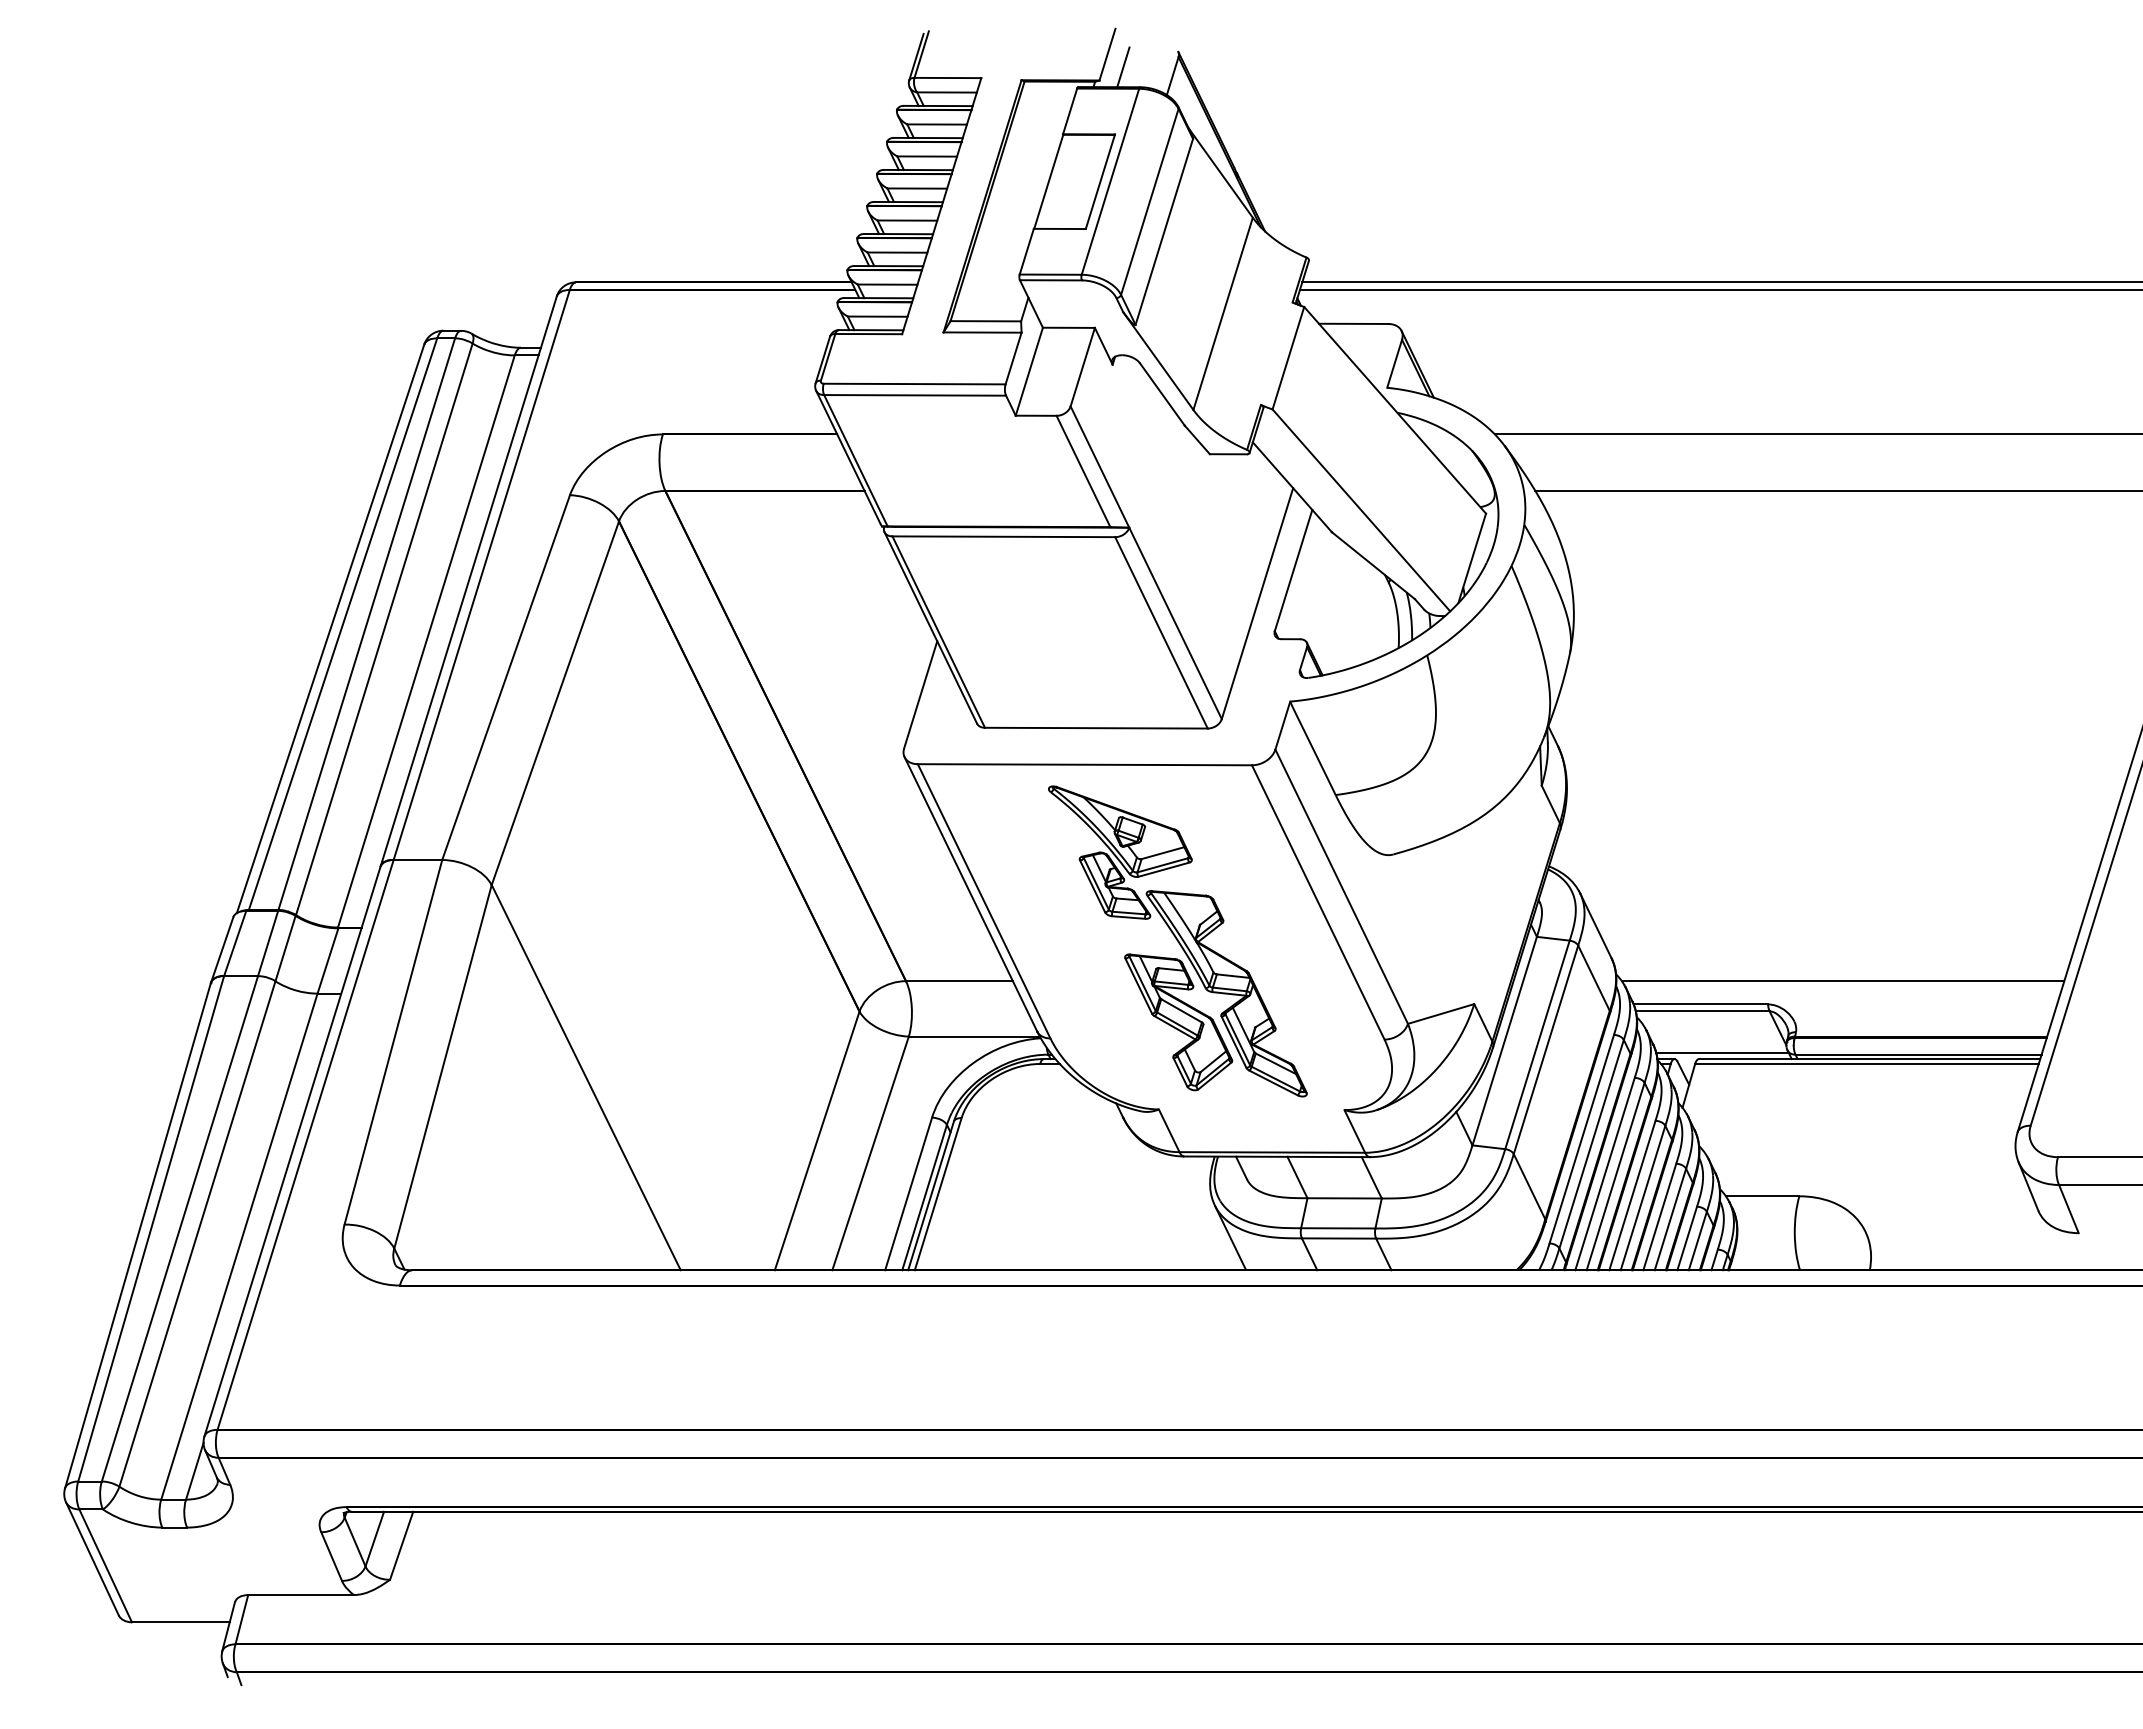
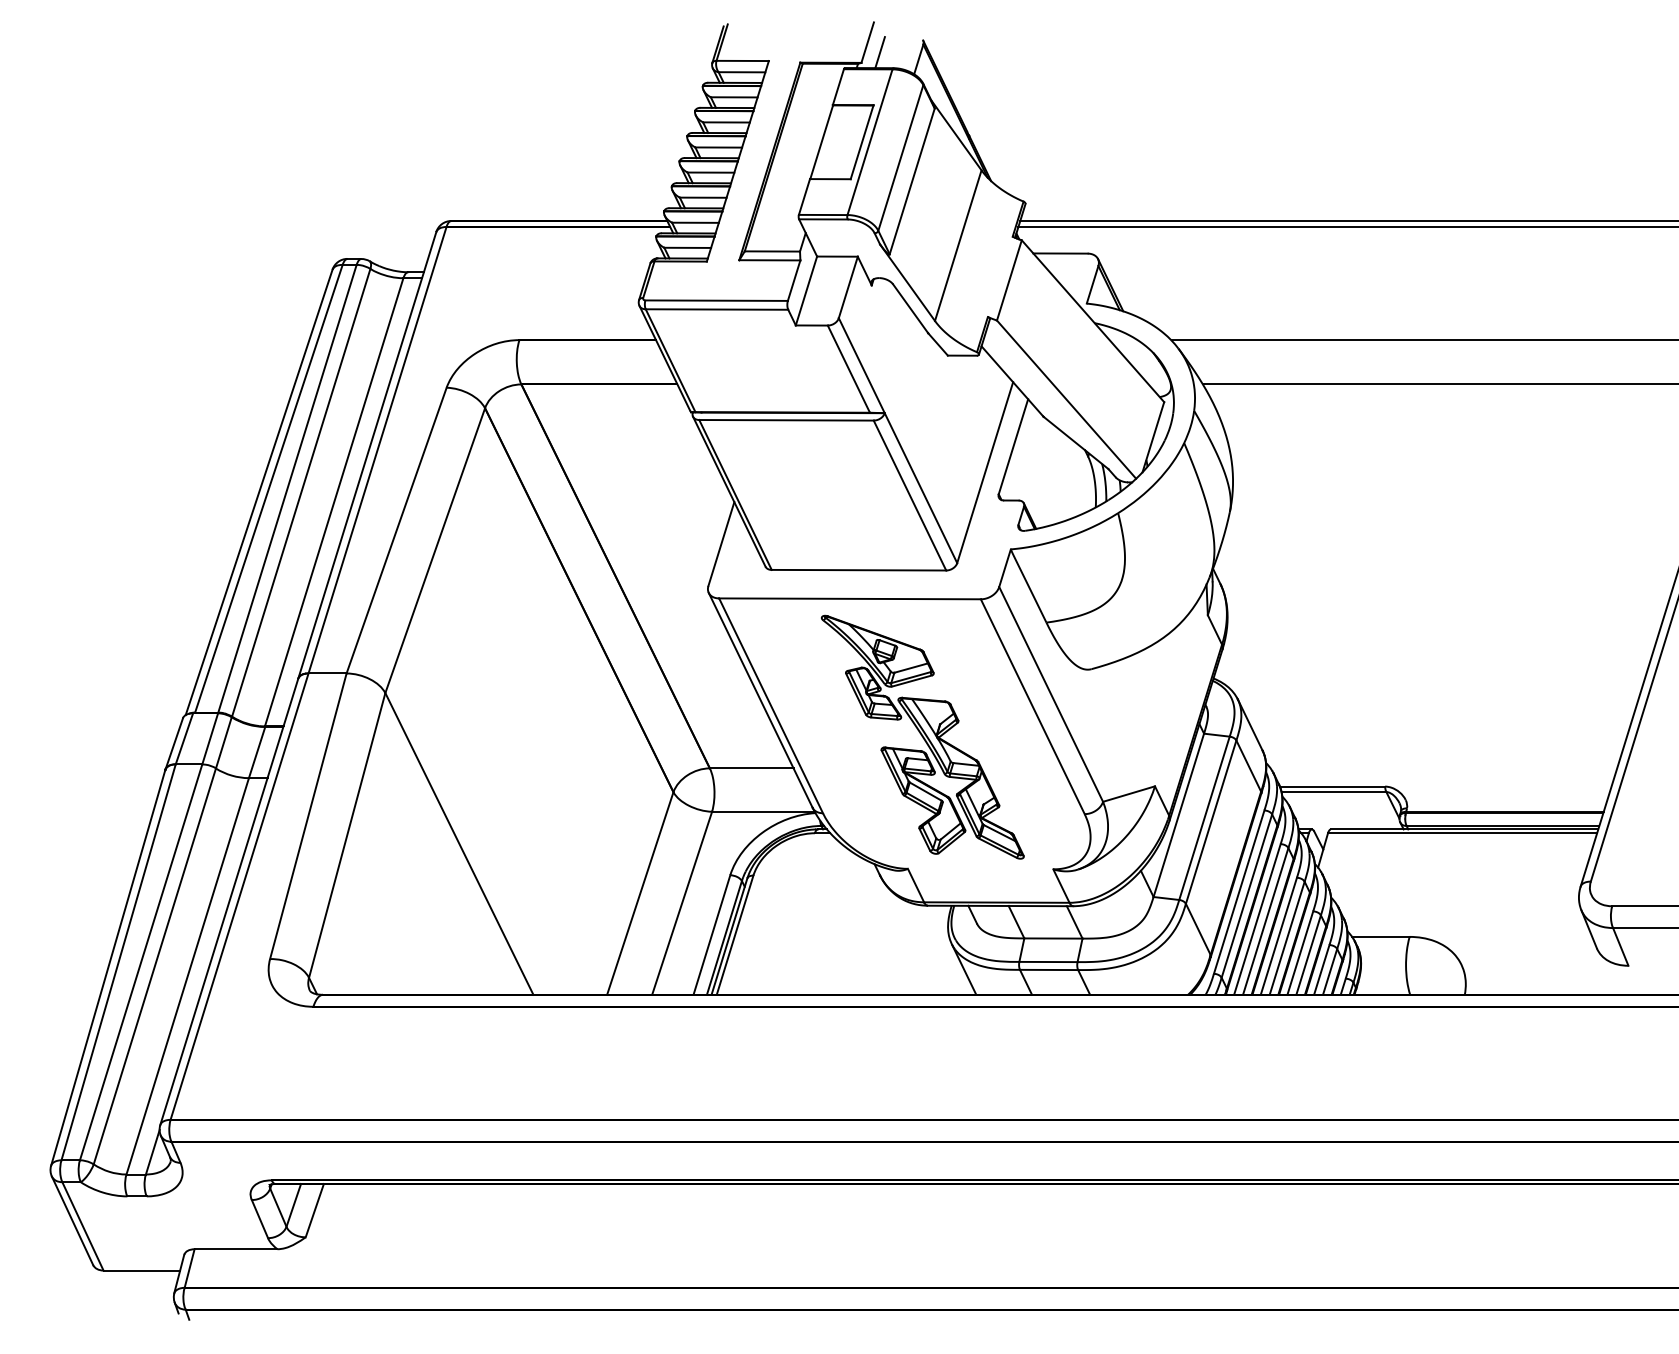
line: (1842, 981) -> (1443, 768), removed
line: (1722, 1053) -> (1349, 825), removed

